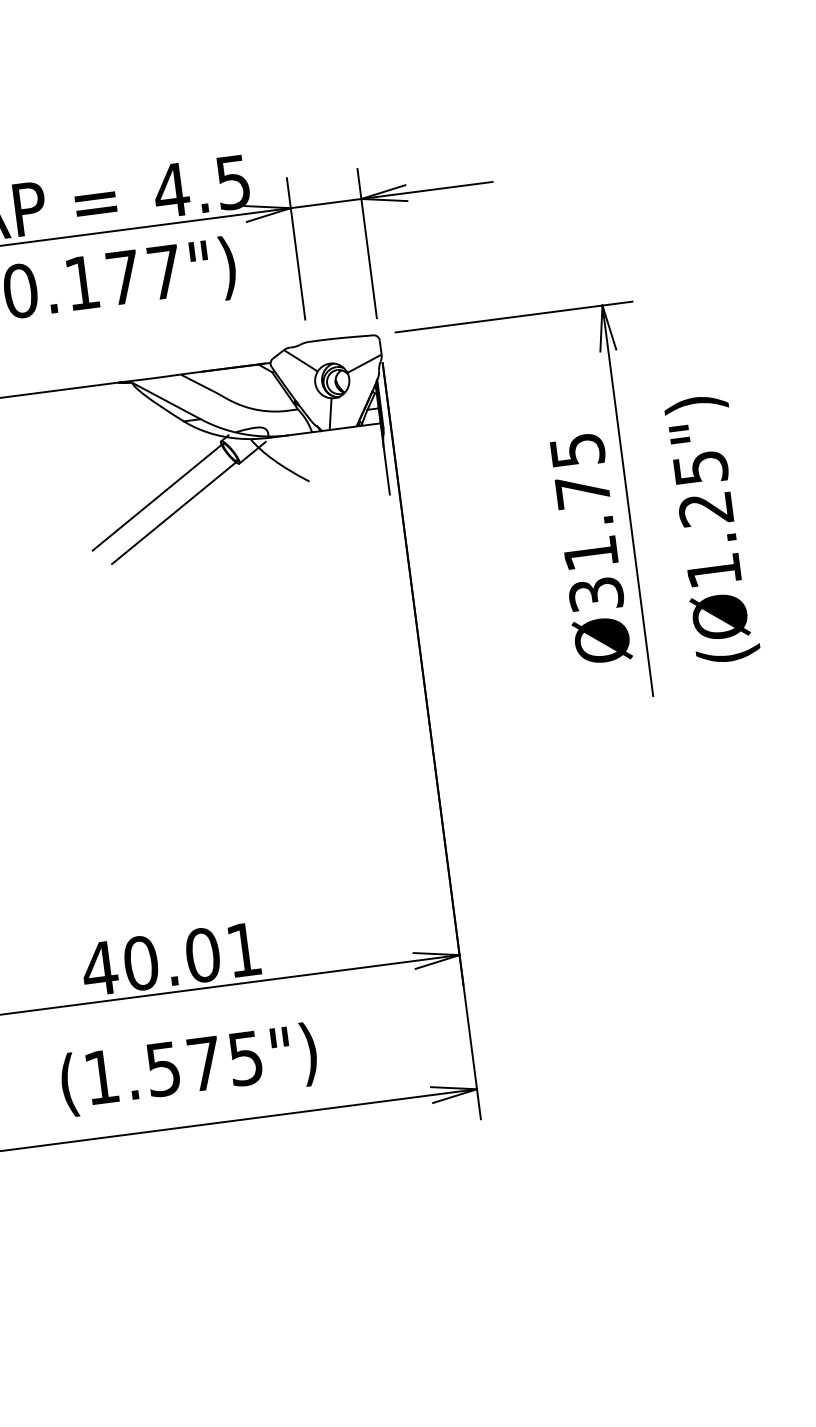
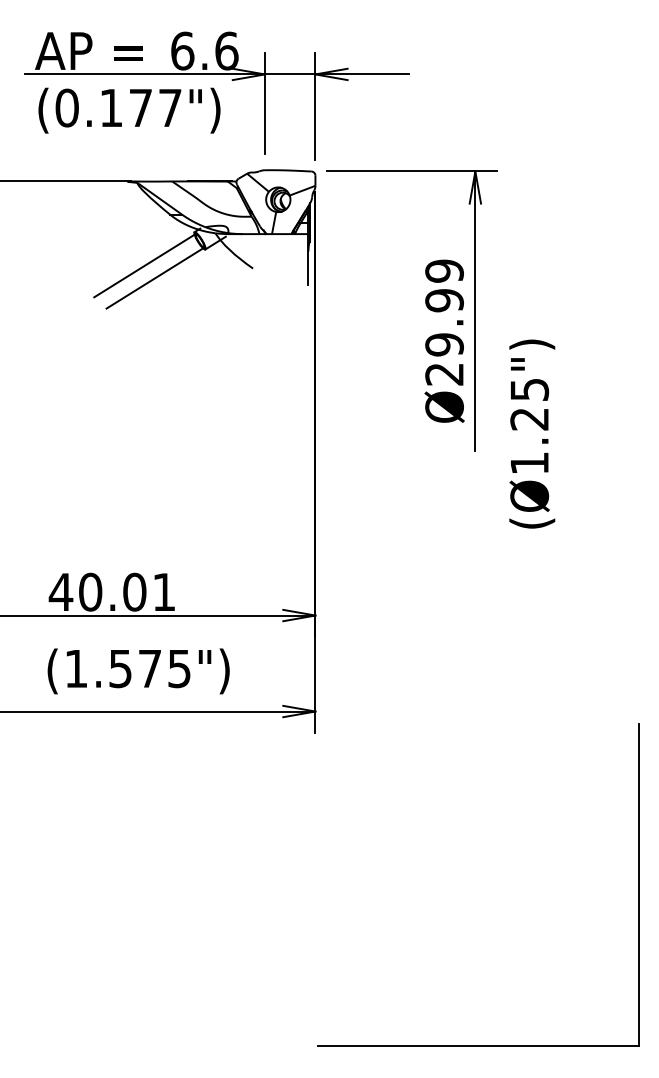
text: (202, 185) -> (204, 50), 4.5 -> 6.6
text: (586, 522) -> (444, 322), Ø31.75 -> Ø29.99
text: (712, 528) -> (532, 433), moved
text: (188, 1069) -> (138, 671), moved

